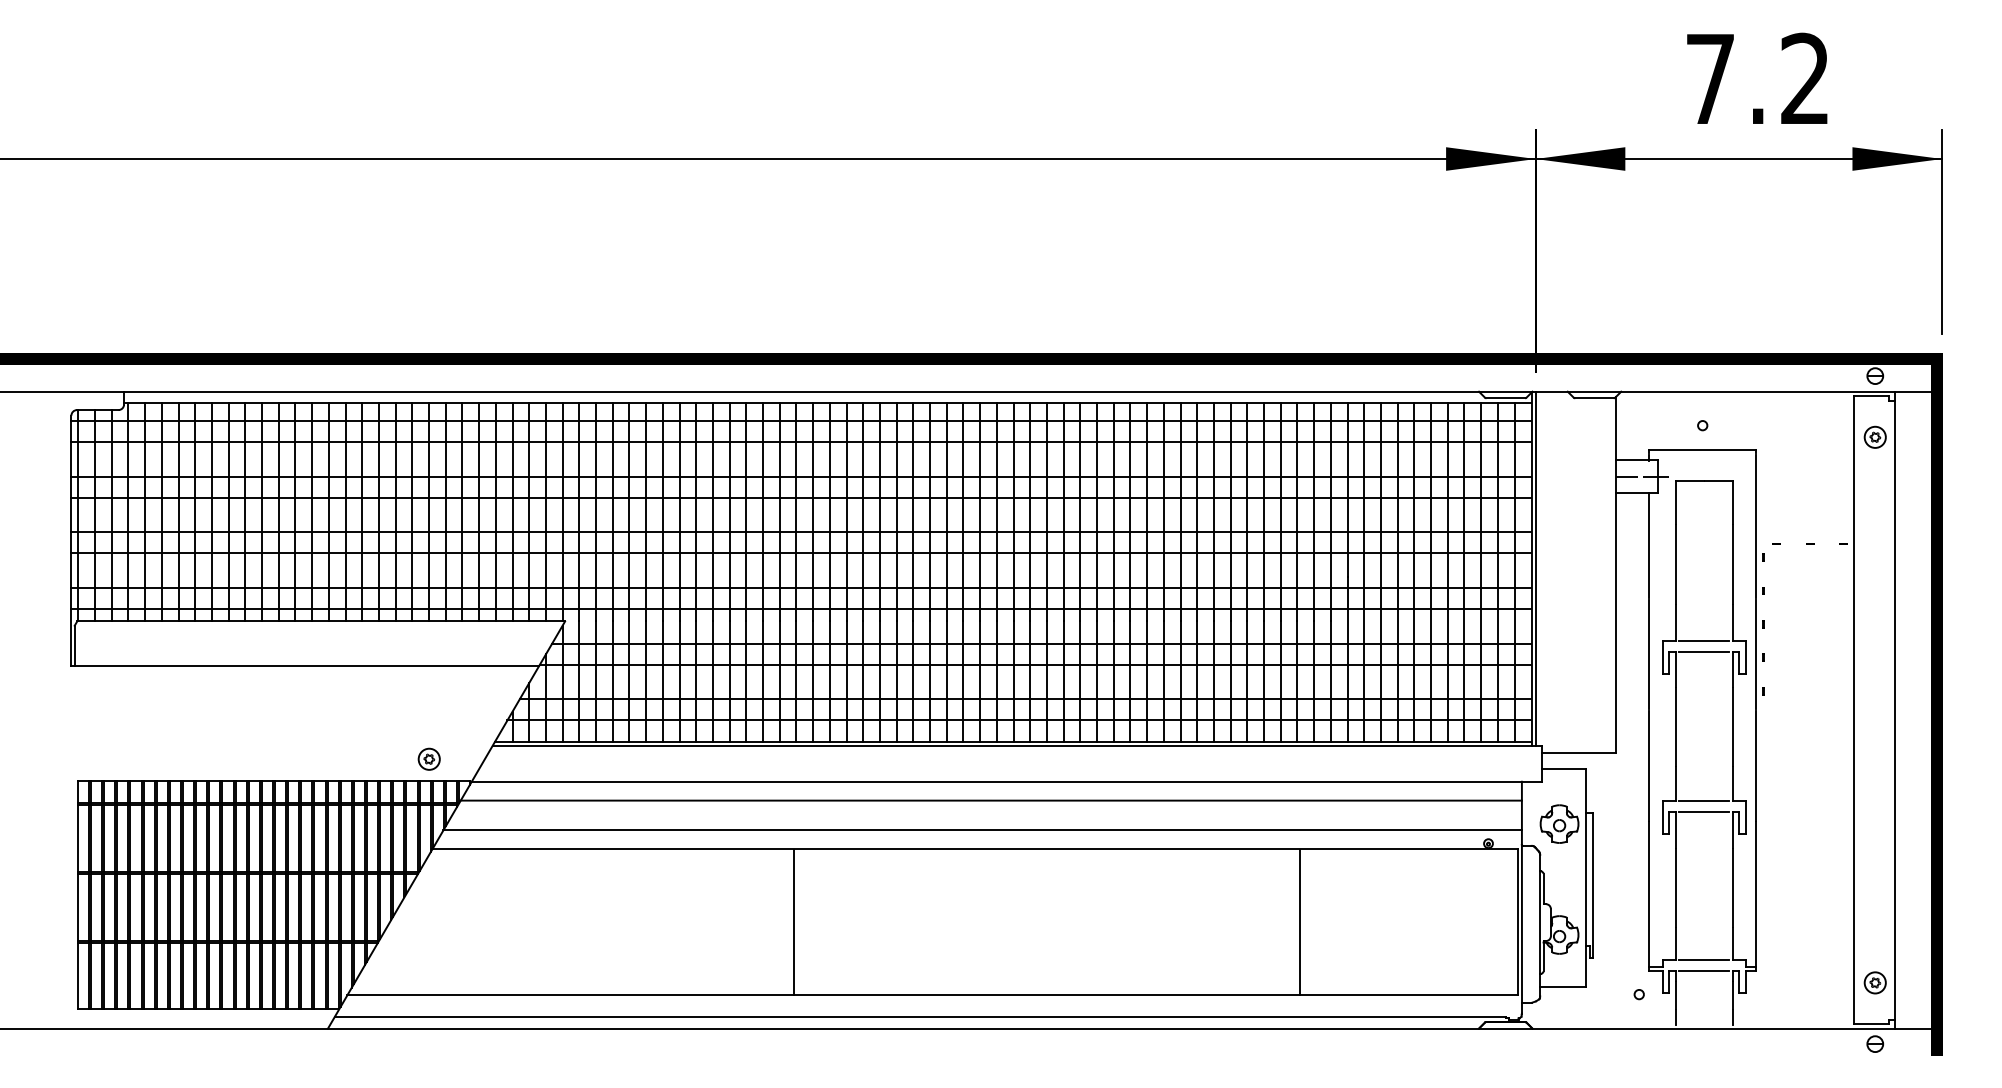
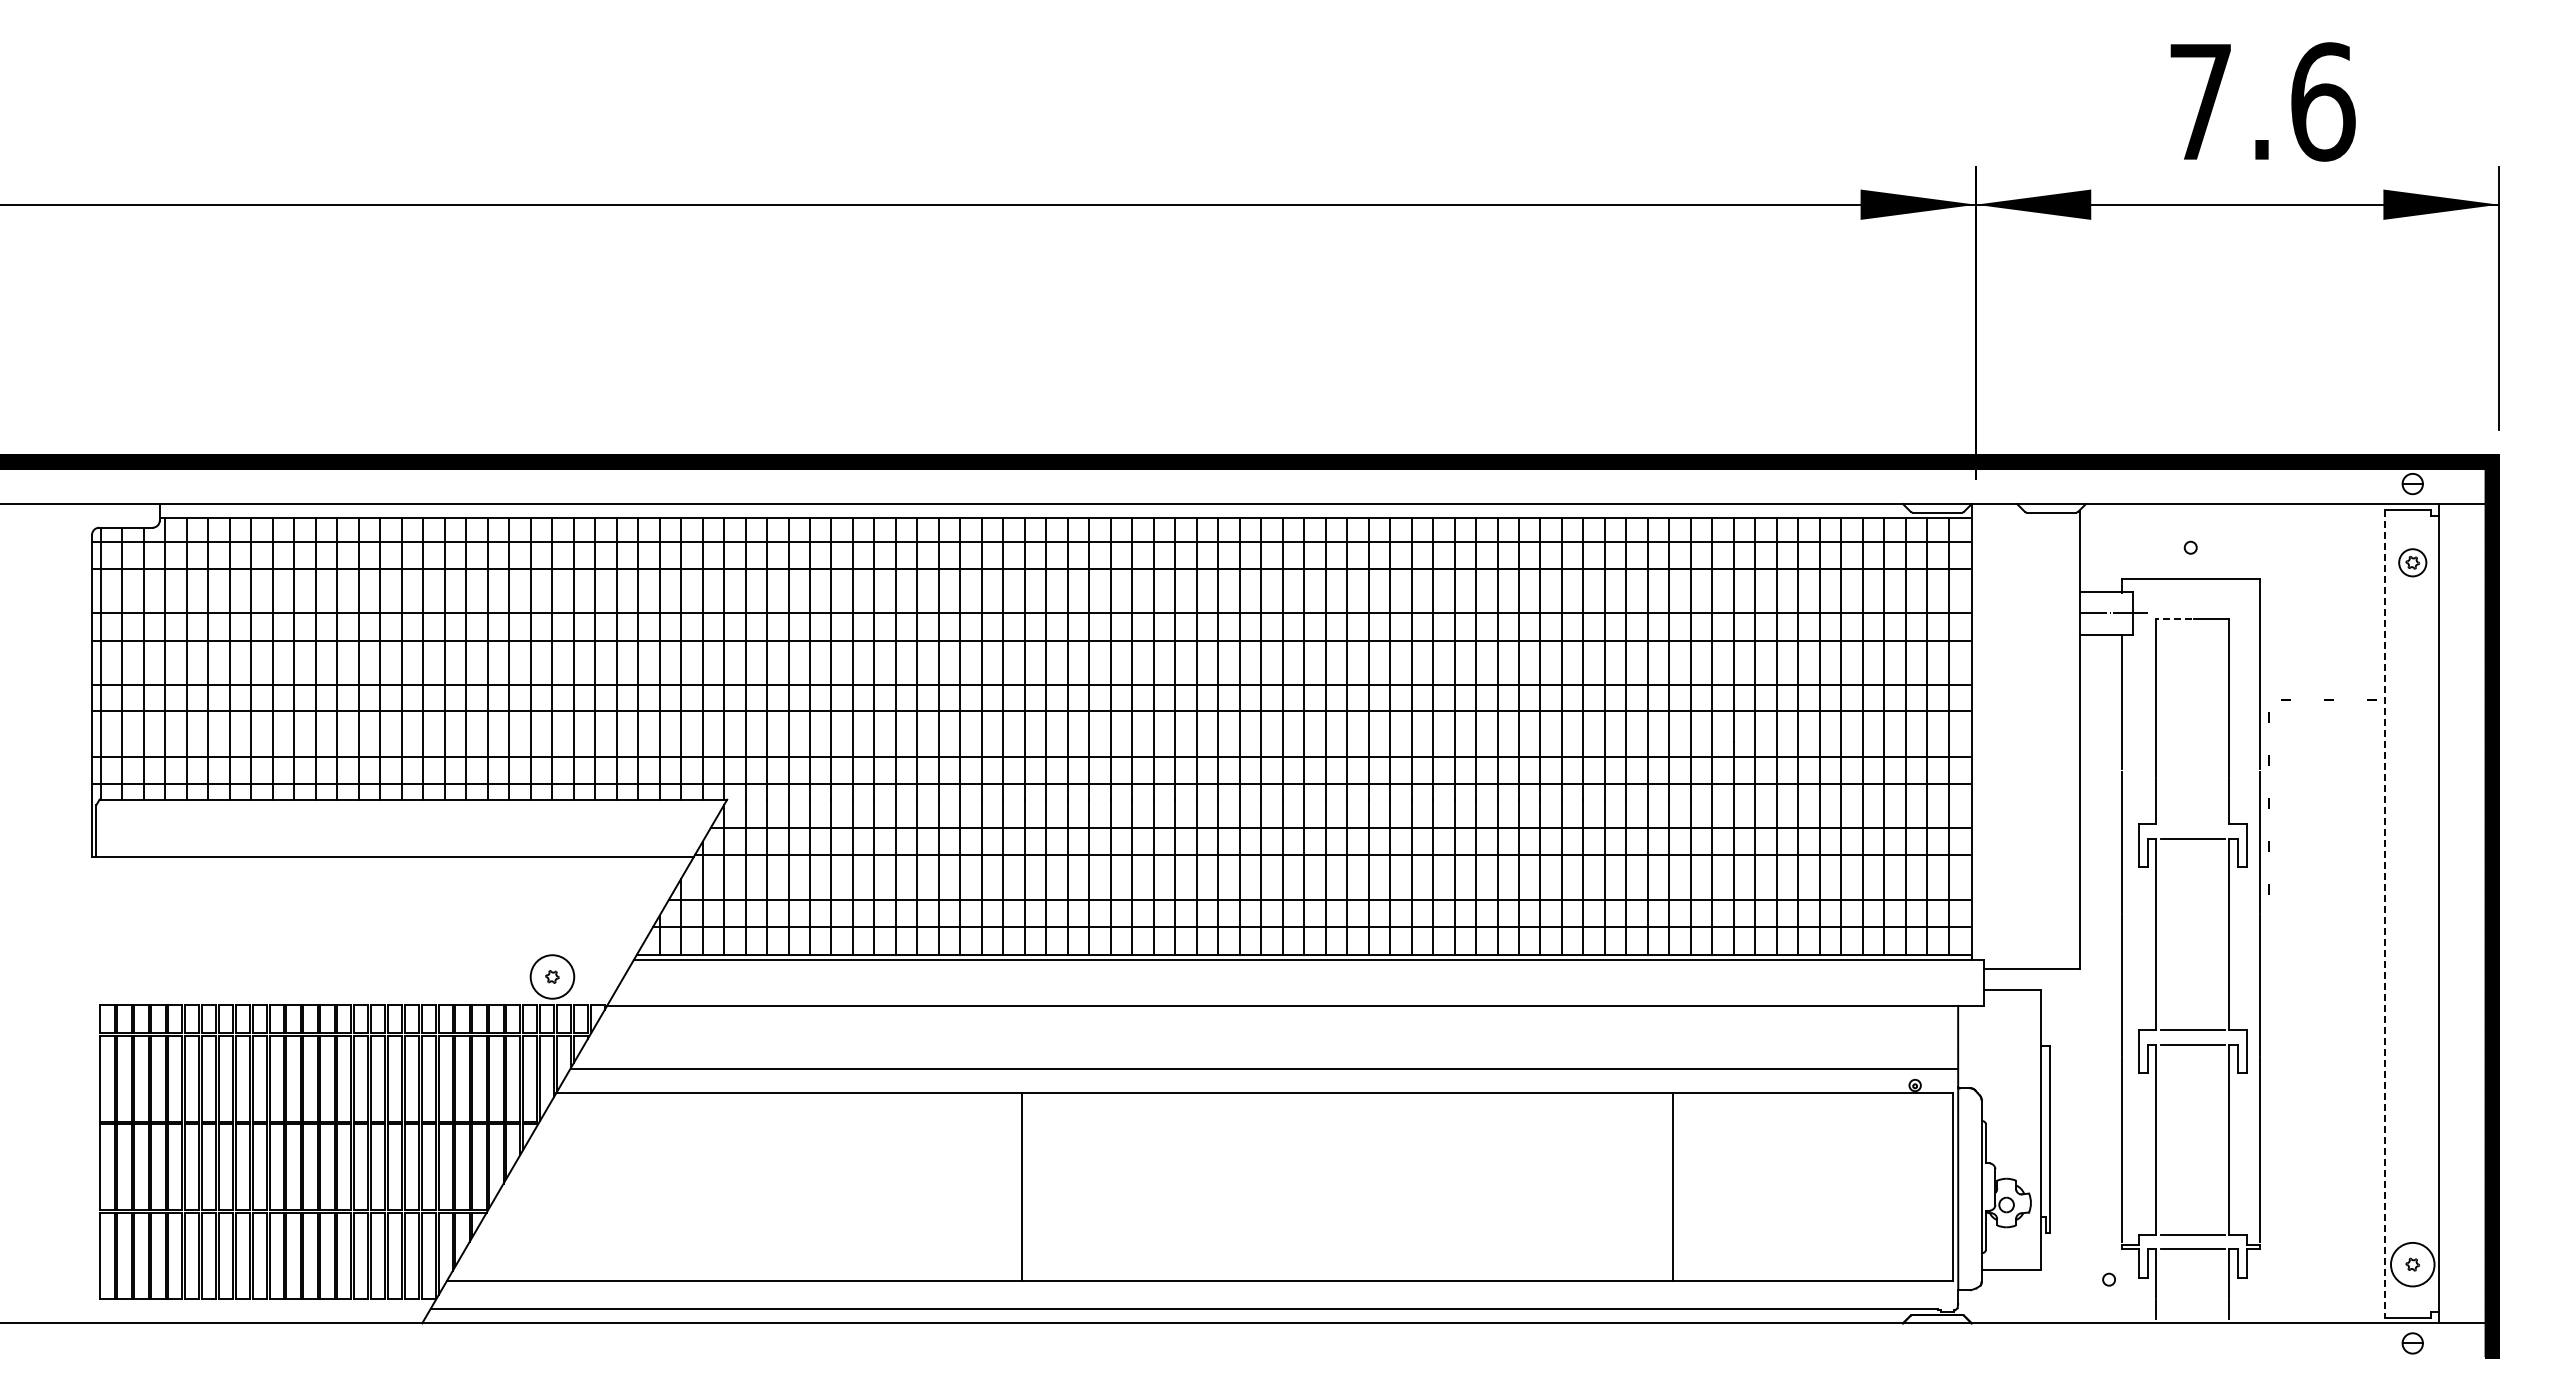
text: (1805, 78) -> (2323, 101), 7.2 -> 7.6
line: (1690, 480) -> (2174, 618), solid -> dashed
line: (1535, 568) -> (1975, 731), removed
line: (1704, 640) -> (2192, 824), removed
line: (1853, 709) -> (2384, 913), solid -> dashed
circle: (429, 758) -> (552, 976), size x1.6
line: (991, 800) -> (1275, 1030), removed
part: (1559, 824) -> (2006, 1060), removed
circle: (1875, 982) -> (2412, 1264), size x1.6

